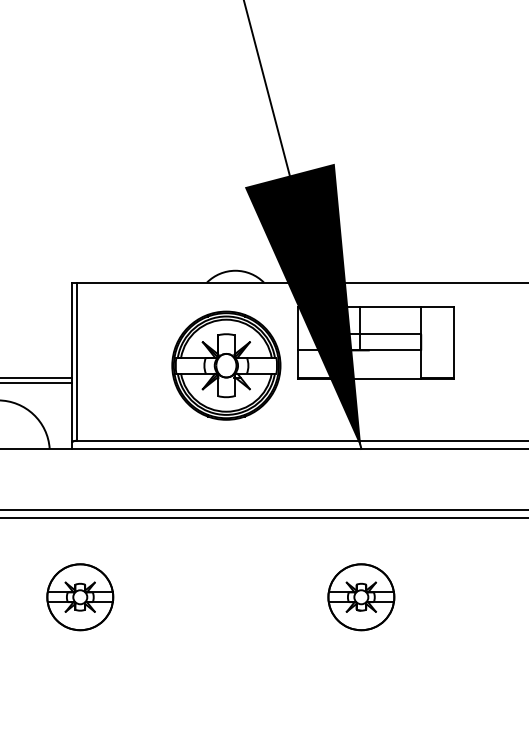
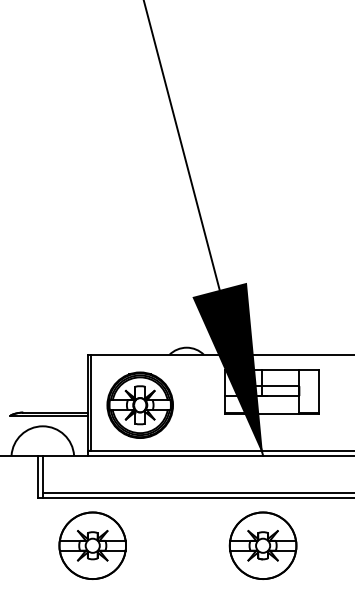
part: (225, 364) -> (139, 404), moved
part: (80, 596) -> (92, 545), size x1.67
part: (360, 596) -> (262, 545), size x1.67

